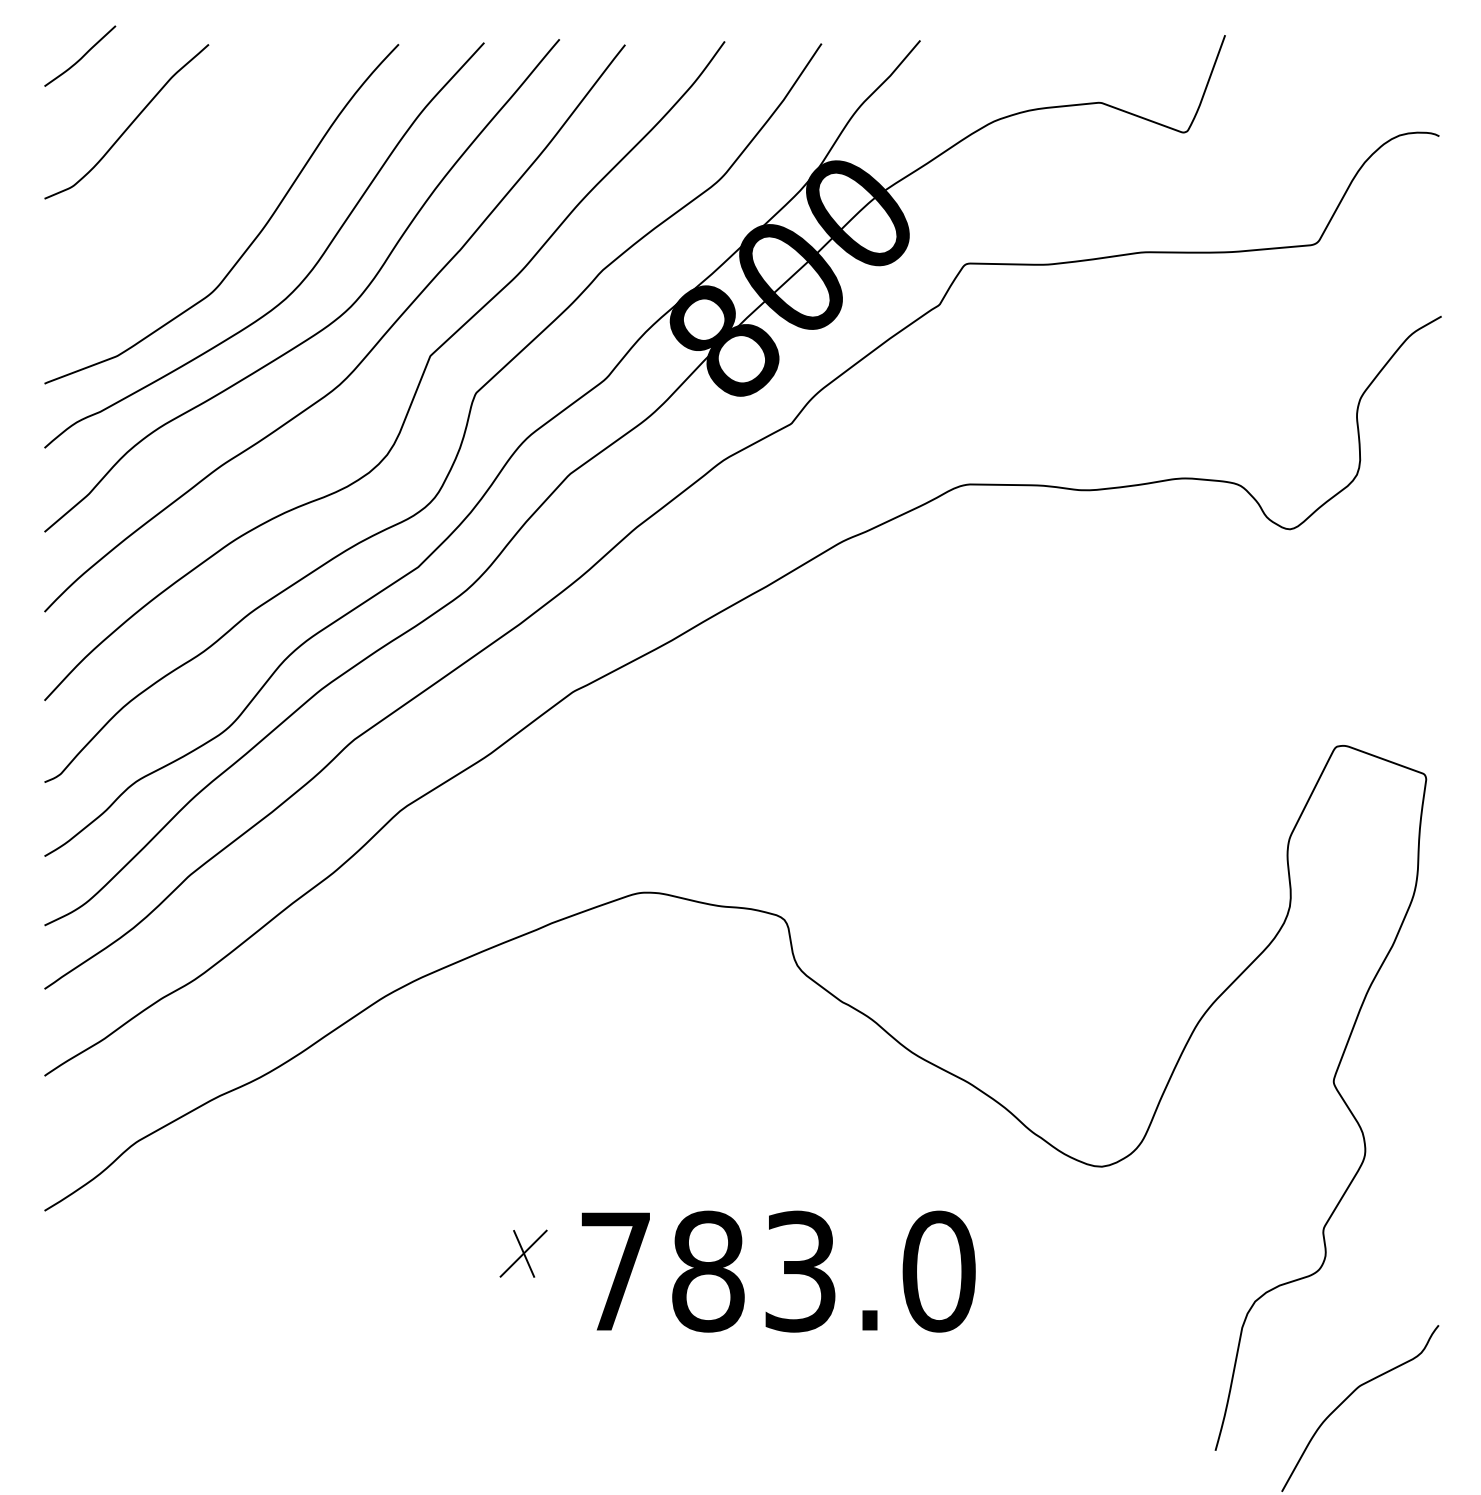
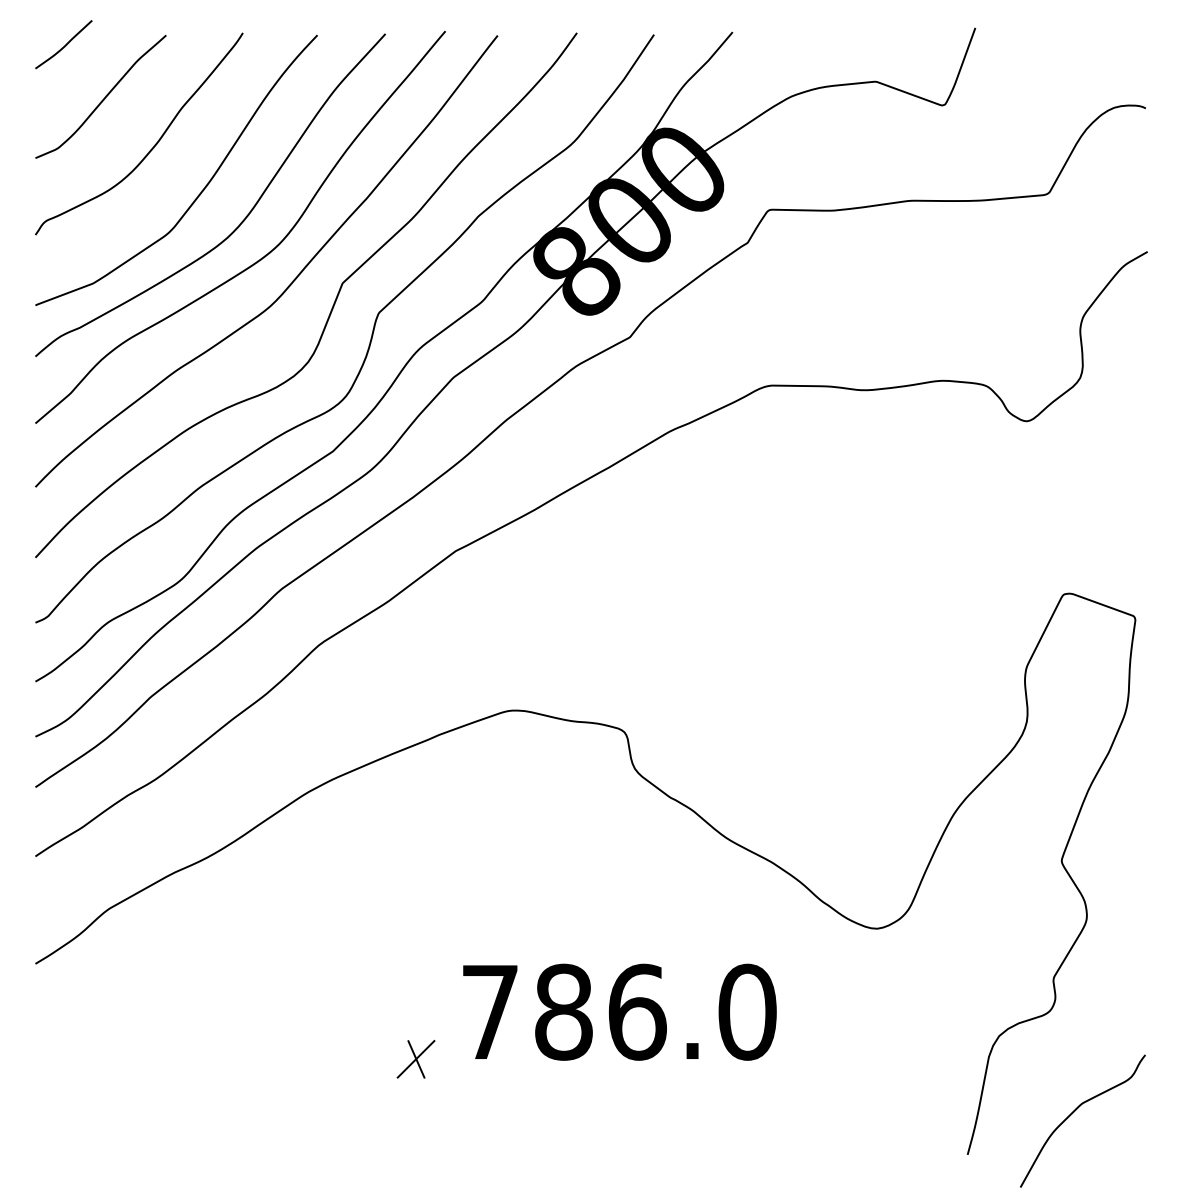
curve: (194, 181) -> (154, 144), added
part: (523, 1253) -> (415, 1059), moved
text: (800, 1271) -> (637, 1012), 783.0 -> 786.0

